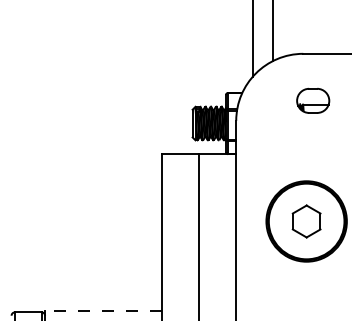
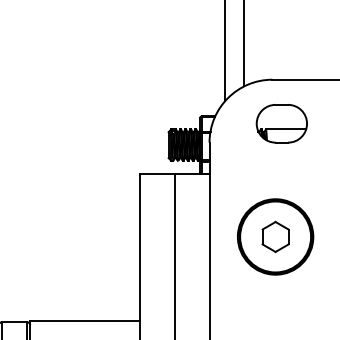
part: (312, 100) -> (281, 123), size x1.67
line: (102, 310) -> (84, 320), dashed -> solid

